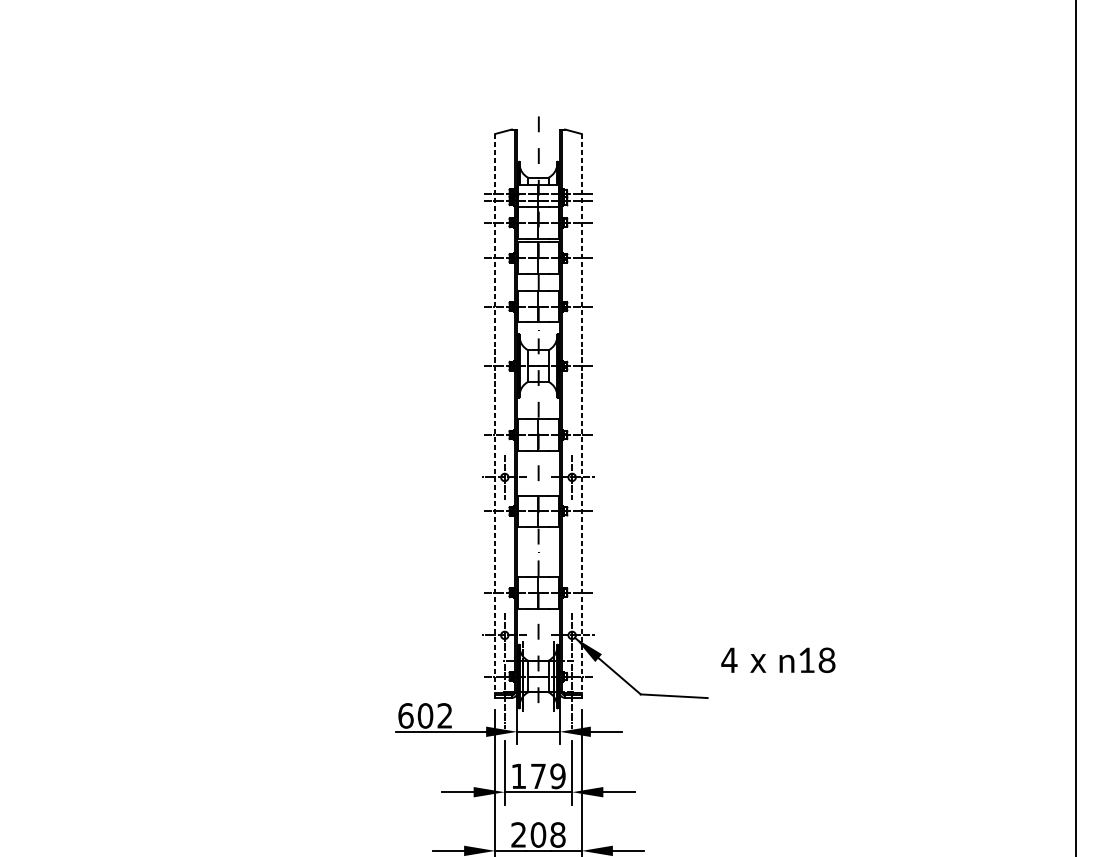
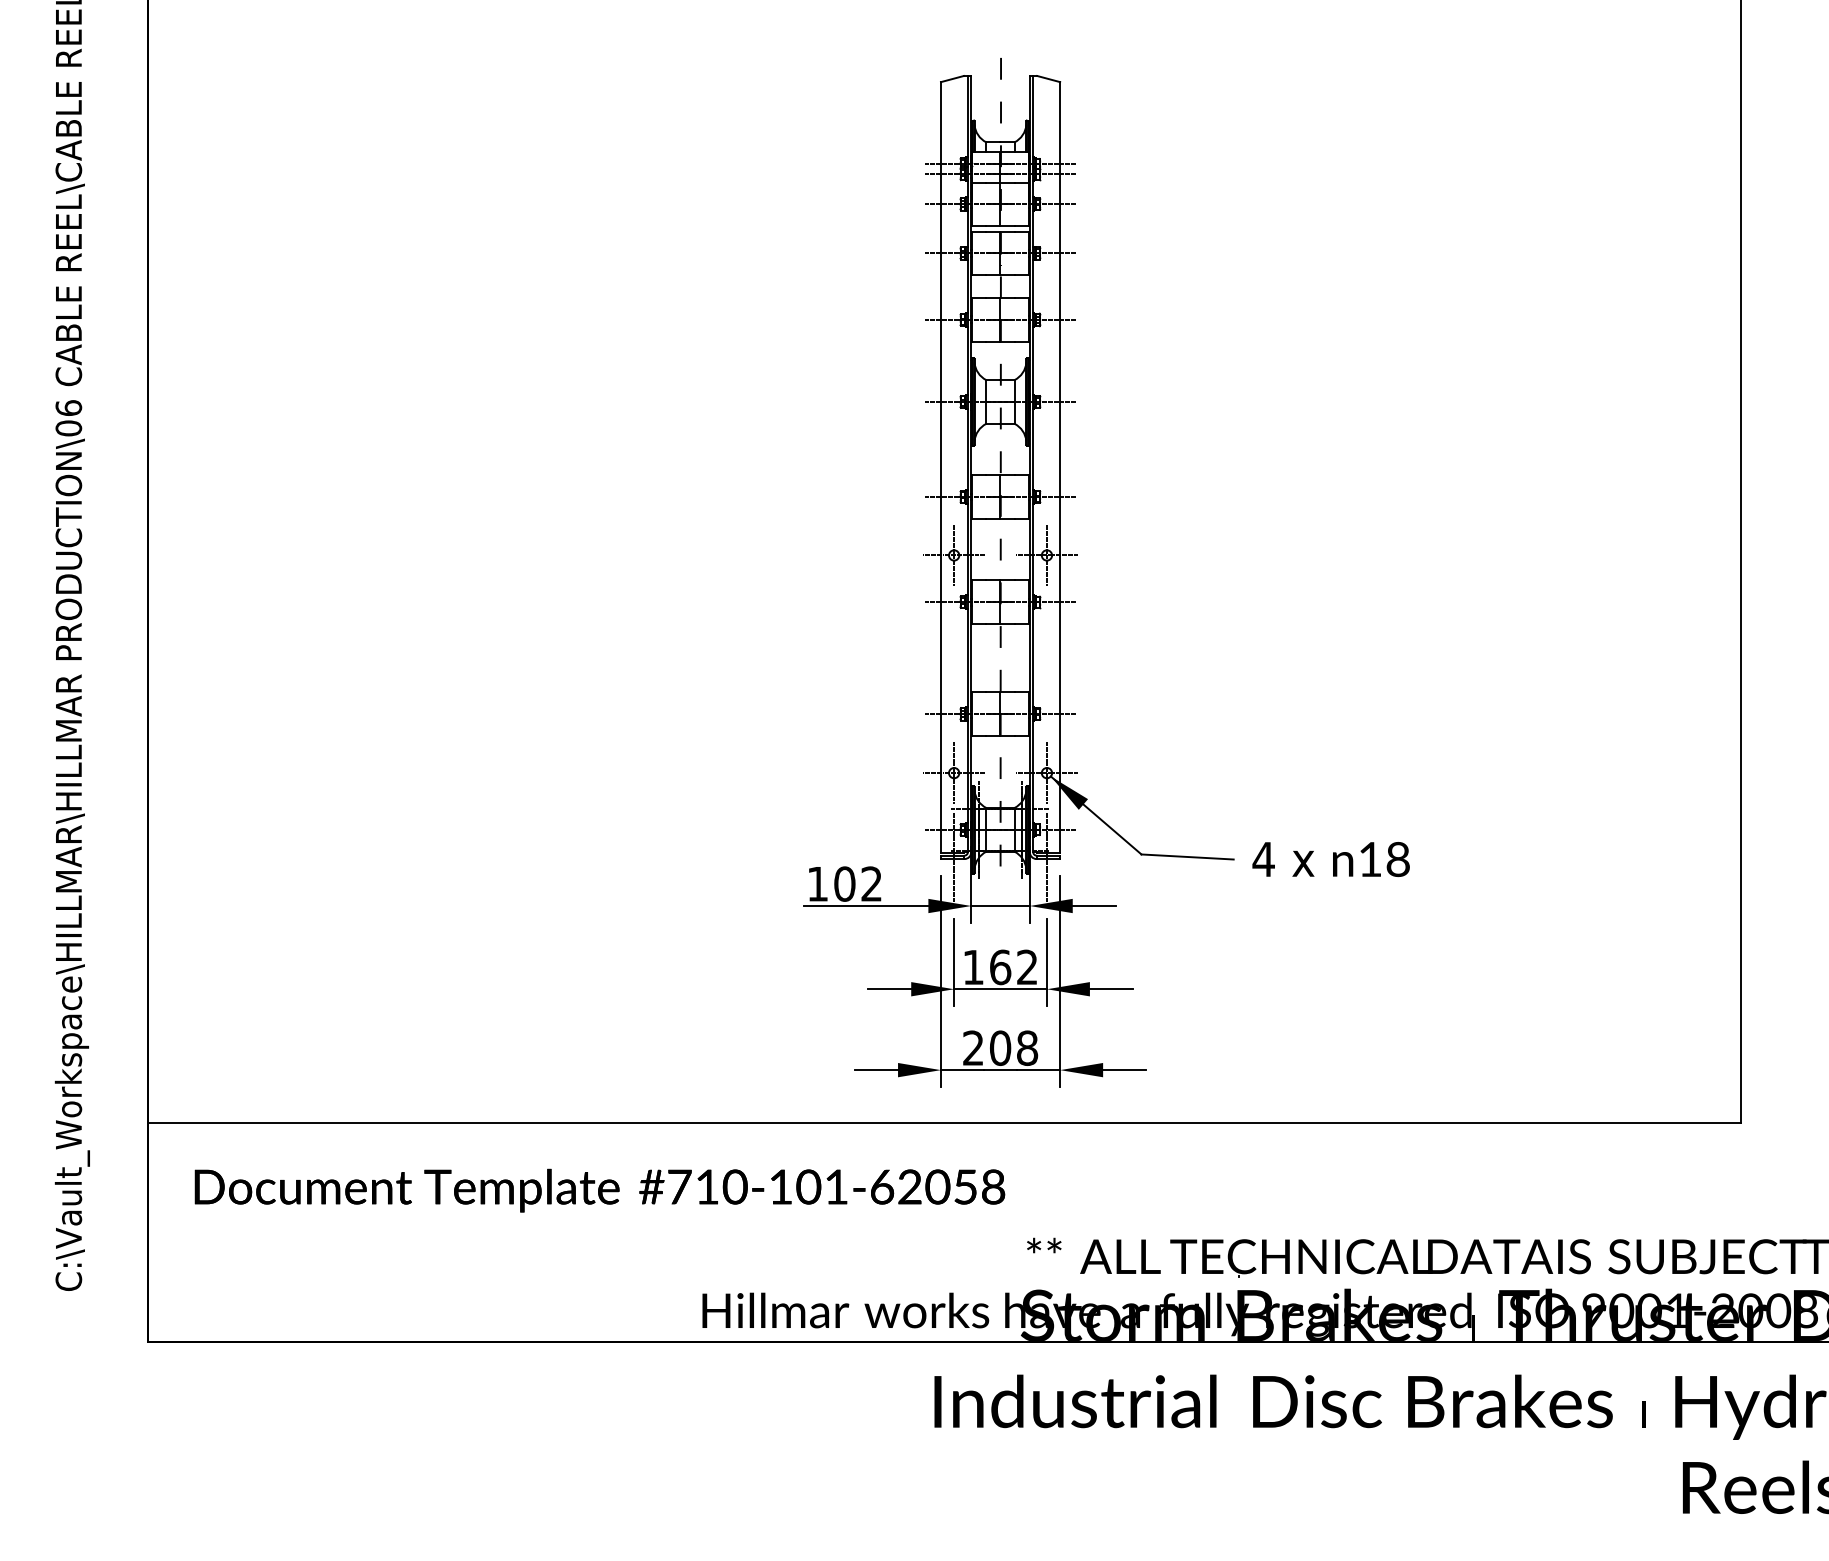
line: (494, 413) -> (940, 467), dashed -> solid
line: (581, 413) -> (1060, 467), dashed -> solid
text: (777, 660) -> (1330, 859), moved
text: (405, 715) -> (817, 883), 602 -> 102
text: (547, 776) -> (1013, 967), 179 -> 162

